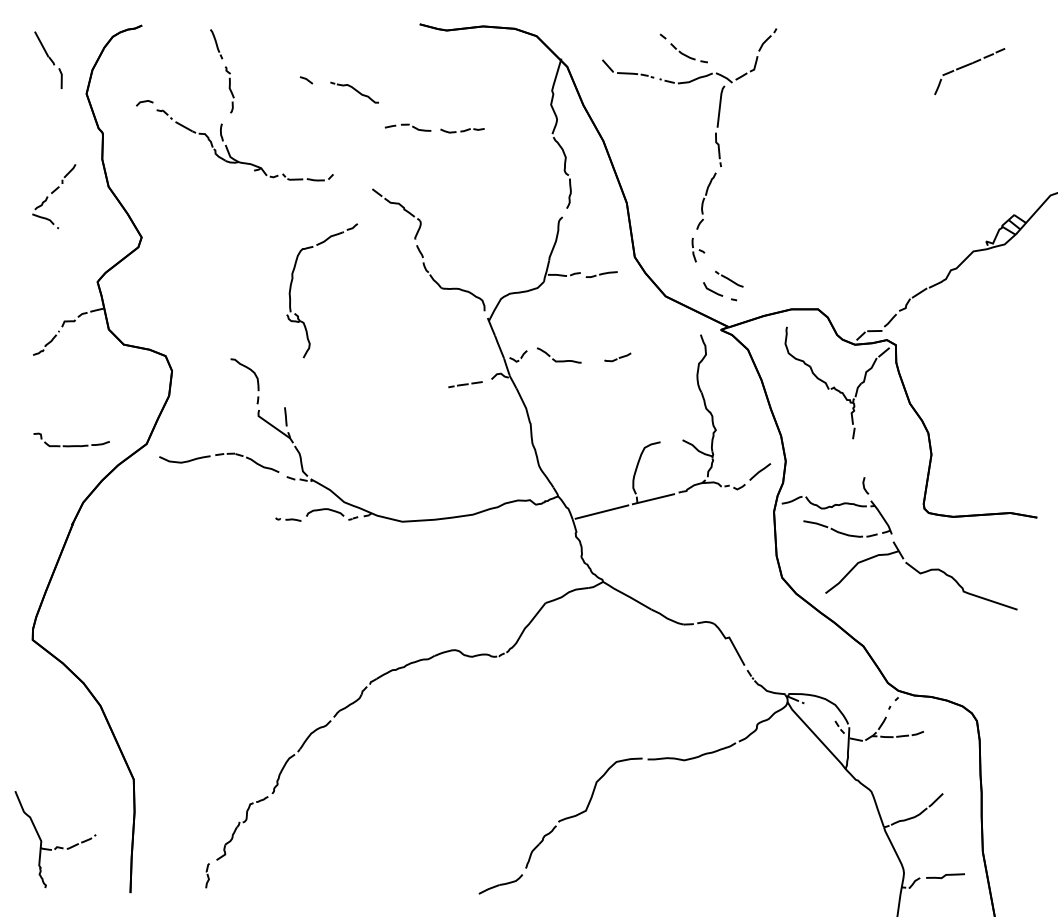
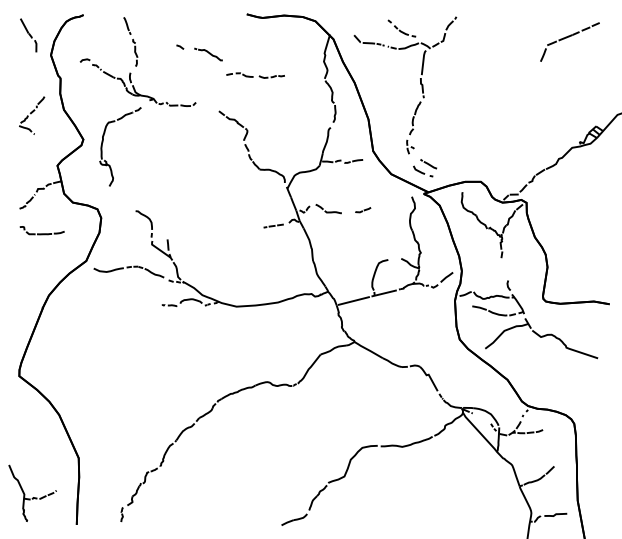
part: (968, 70) -> (569, 41), size x1.43
part: (293, 283) -> (103, 142), moved
part: (70, 439) -> (41, 230), moved

